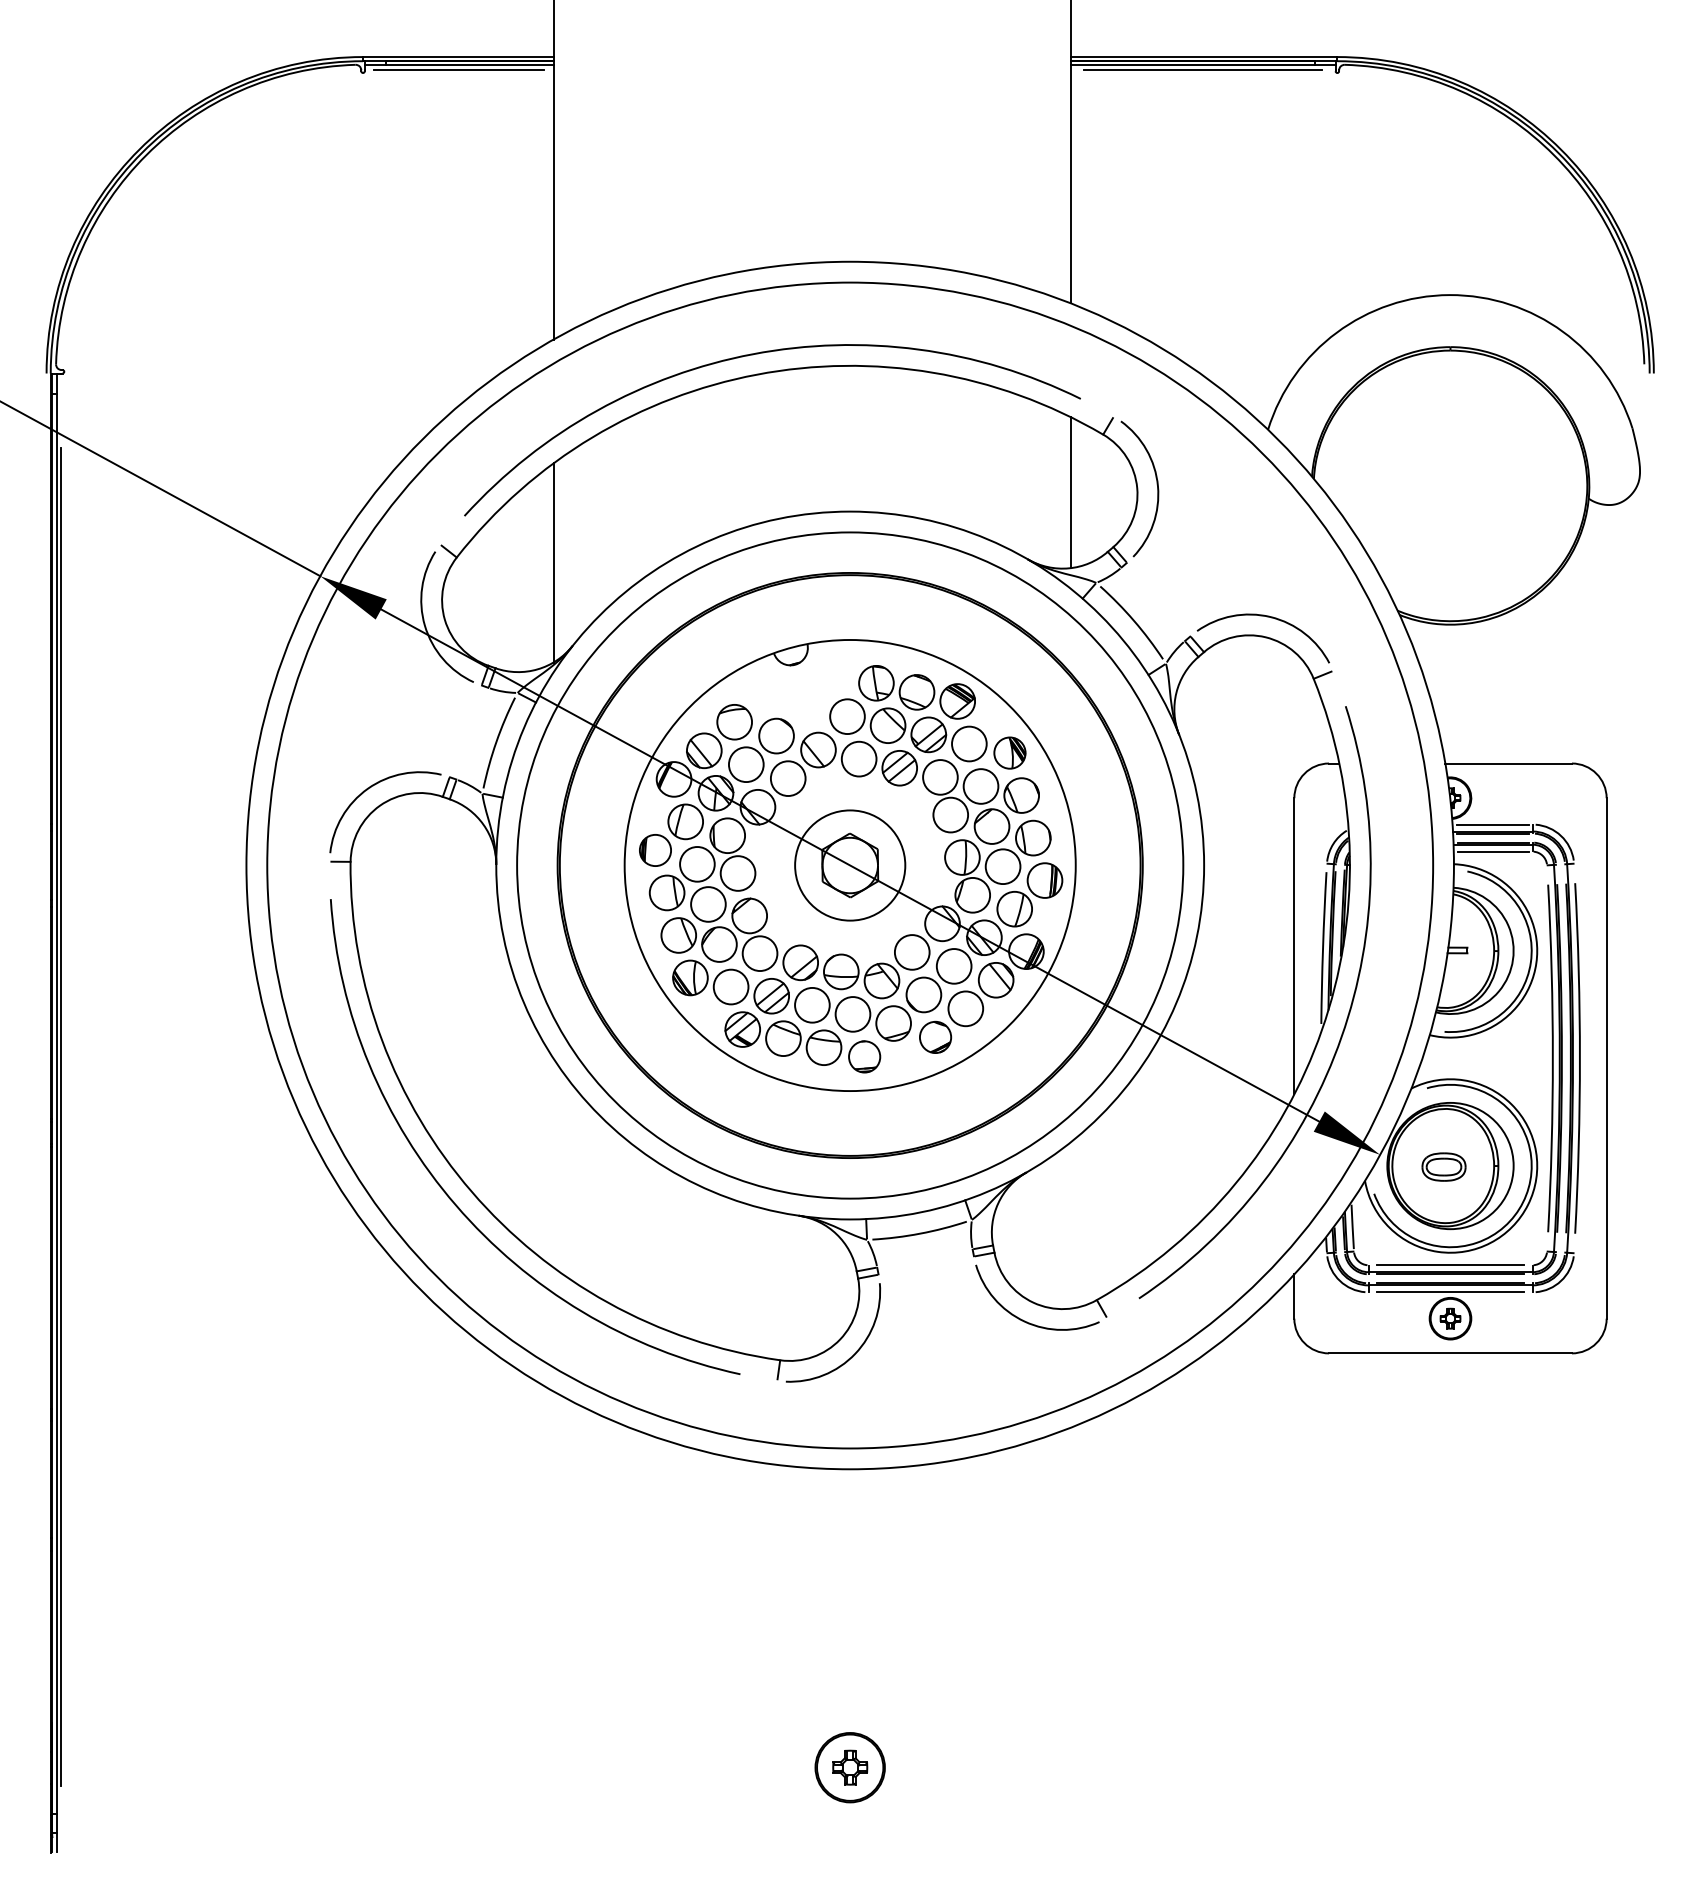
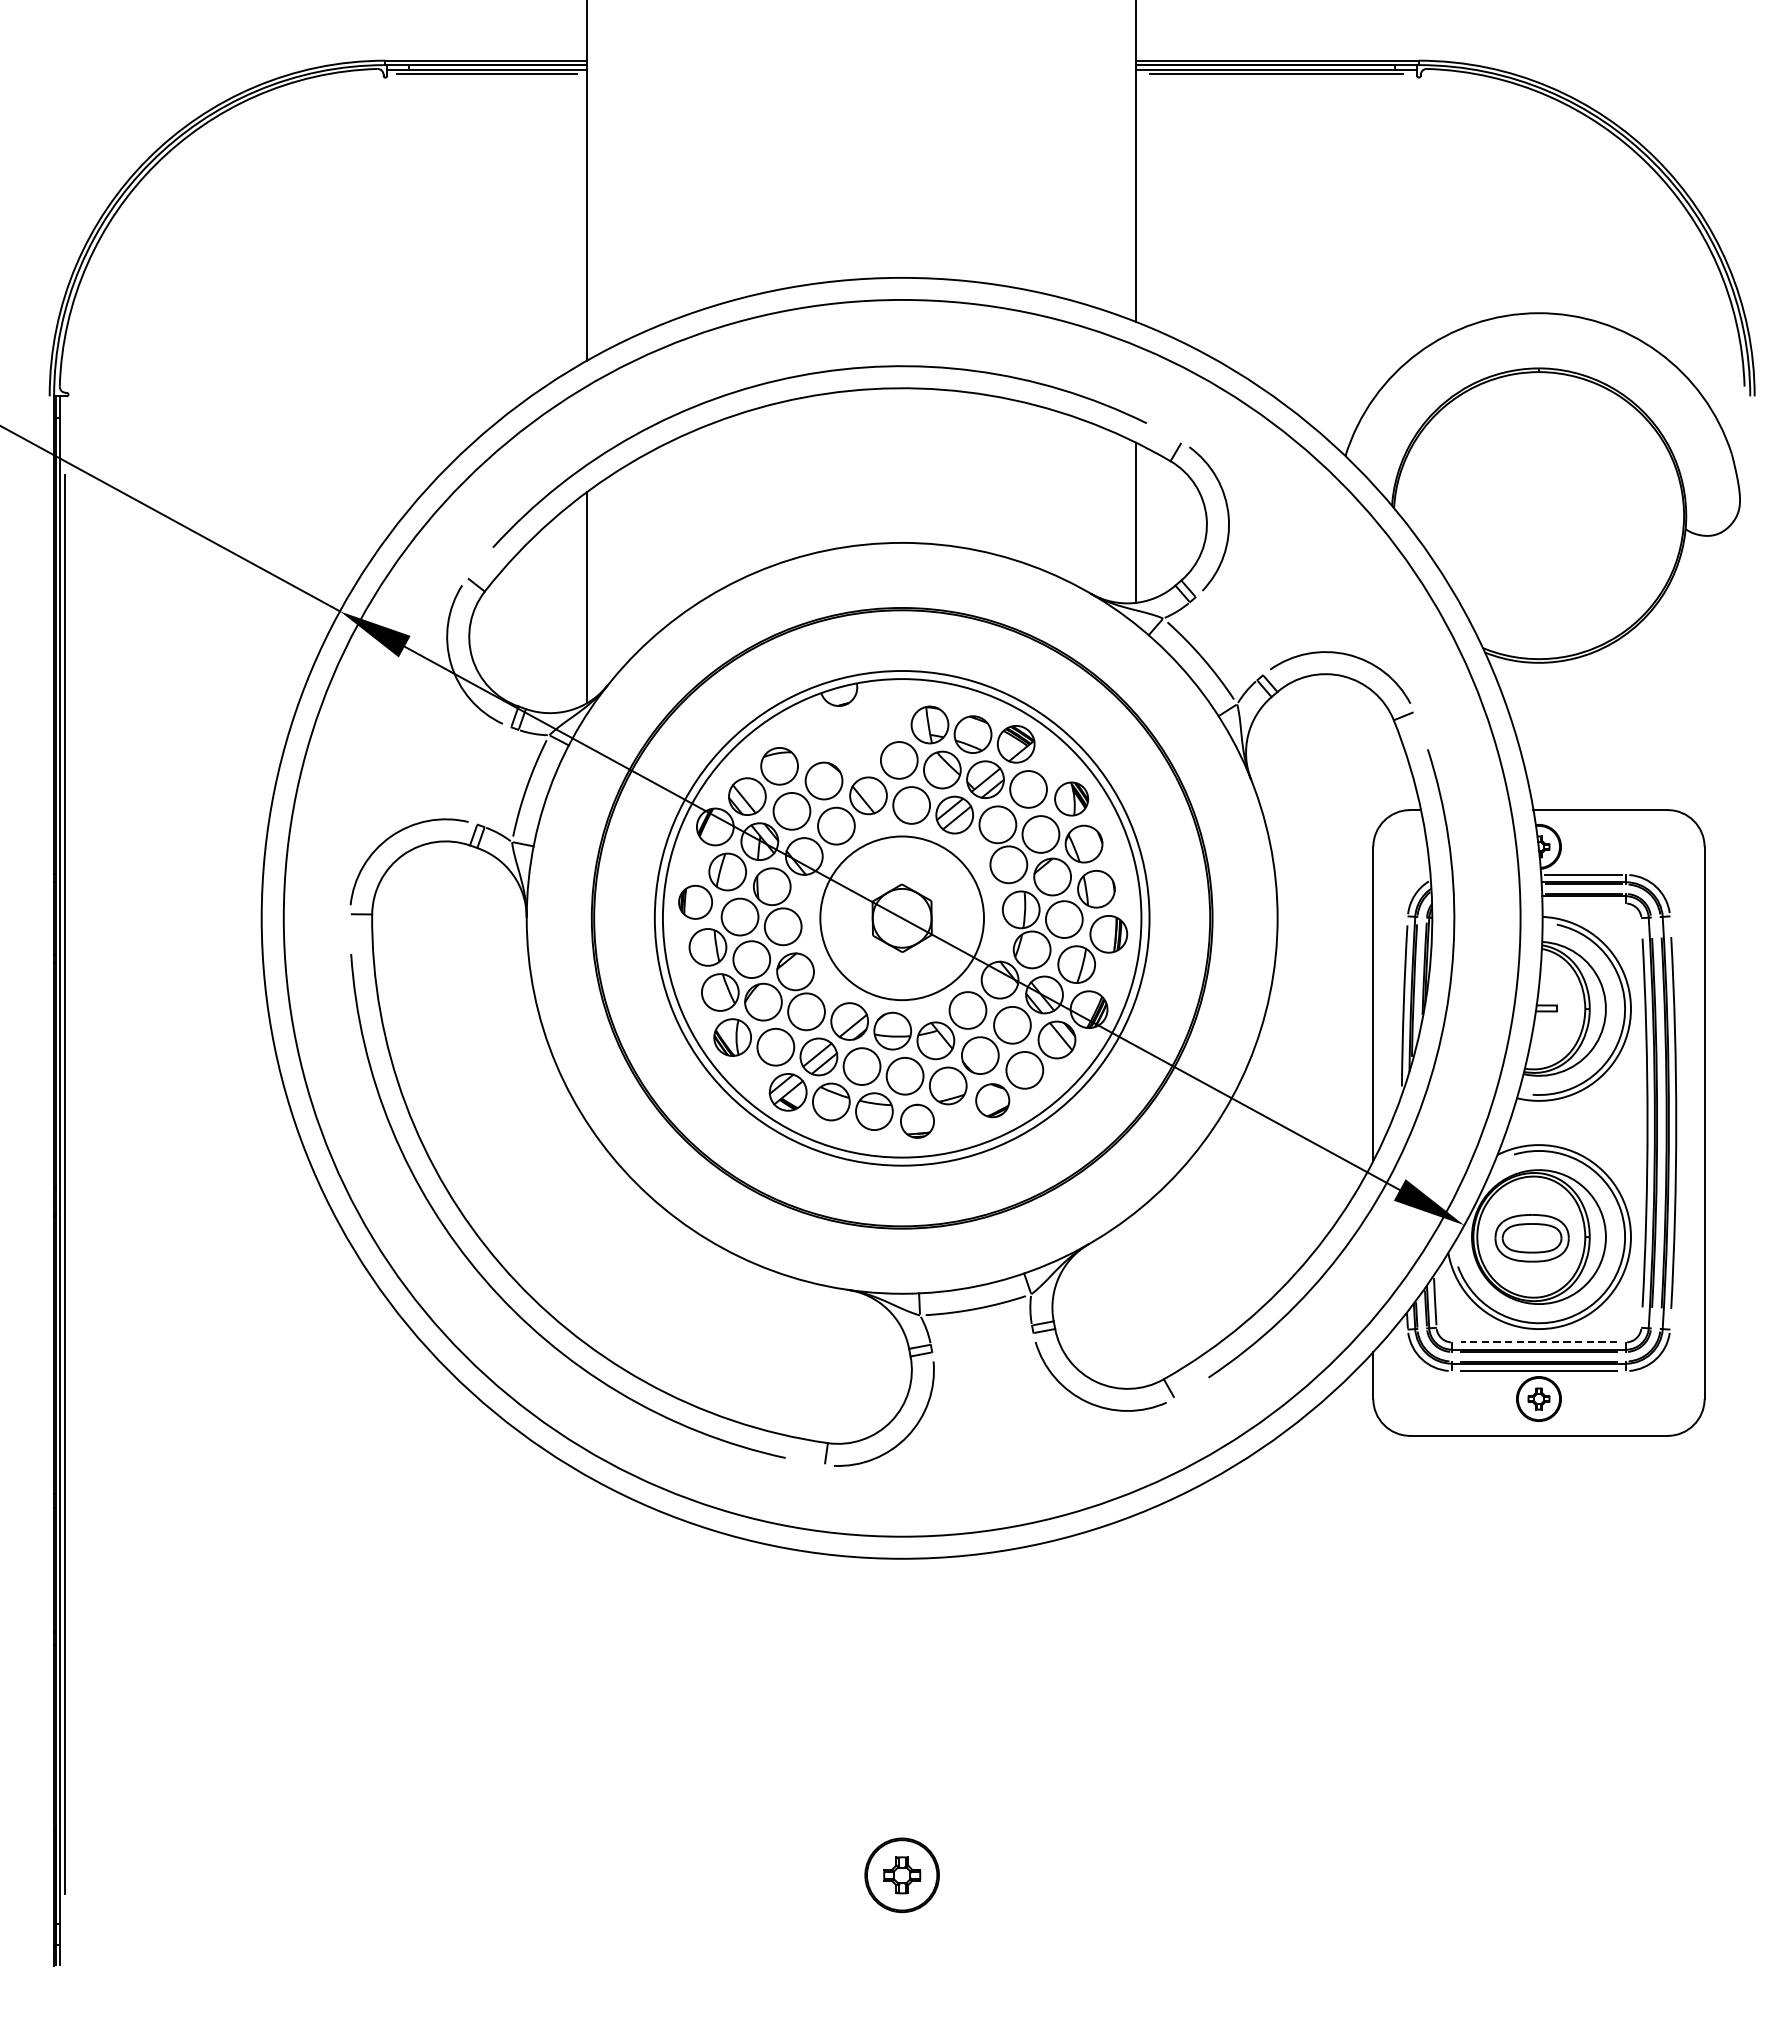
line: (1492, 851) -> (1583, 903), removed
circle: (850, 865) -> (902, 918), size x0.7
circle: (850, 865) -> (902, 918), size x1.4
part: (1443, 1166) -> (1531, 1237), size x1.6
line: (1450, 1265) -> (1538, 1342), solid -> dashed

